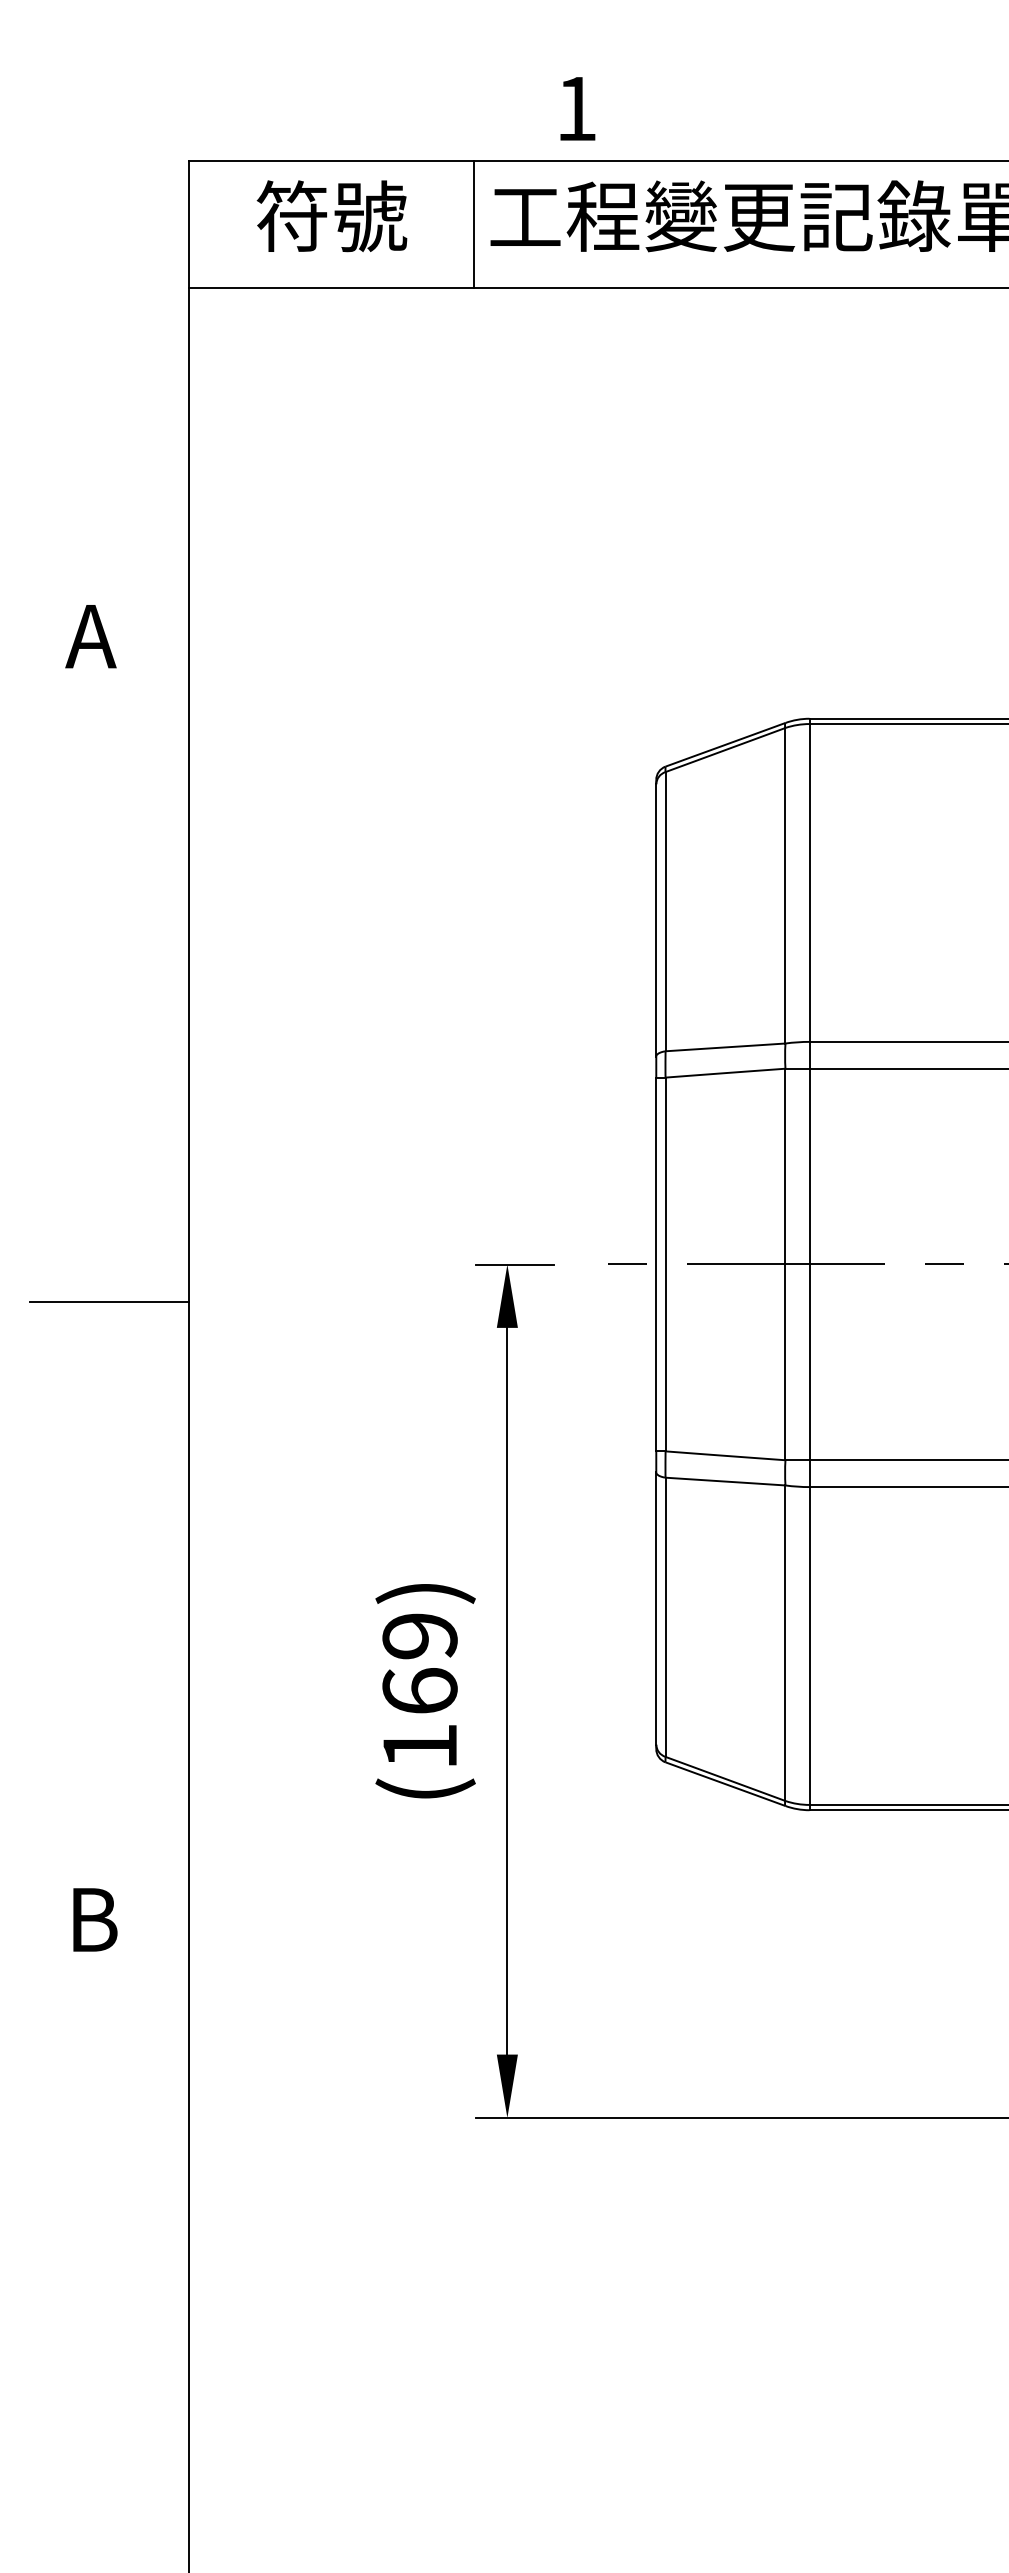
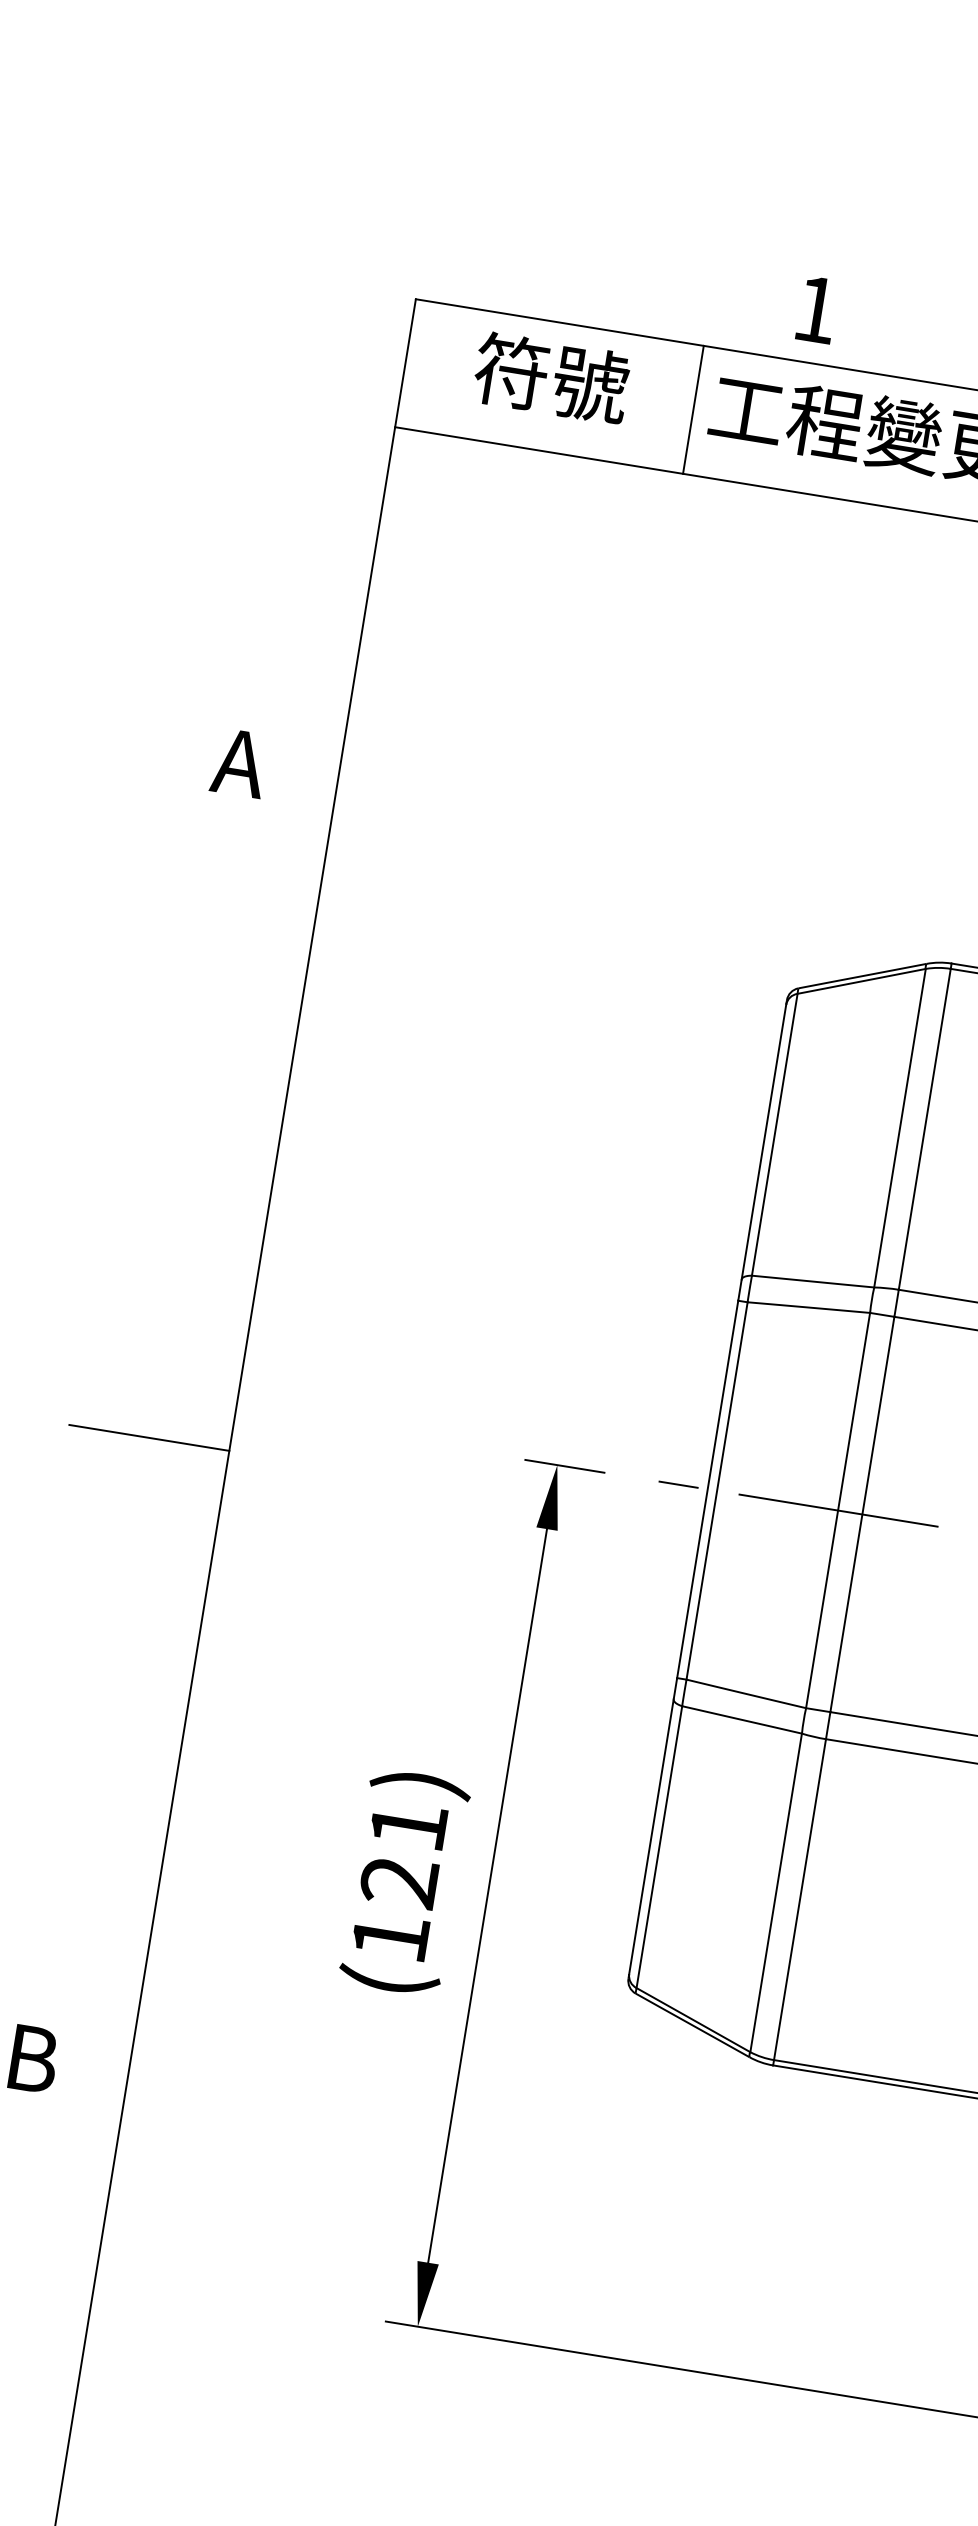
text: (419, 1663) -> (403, 1853), (169) -> (121)

